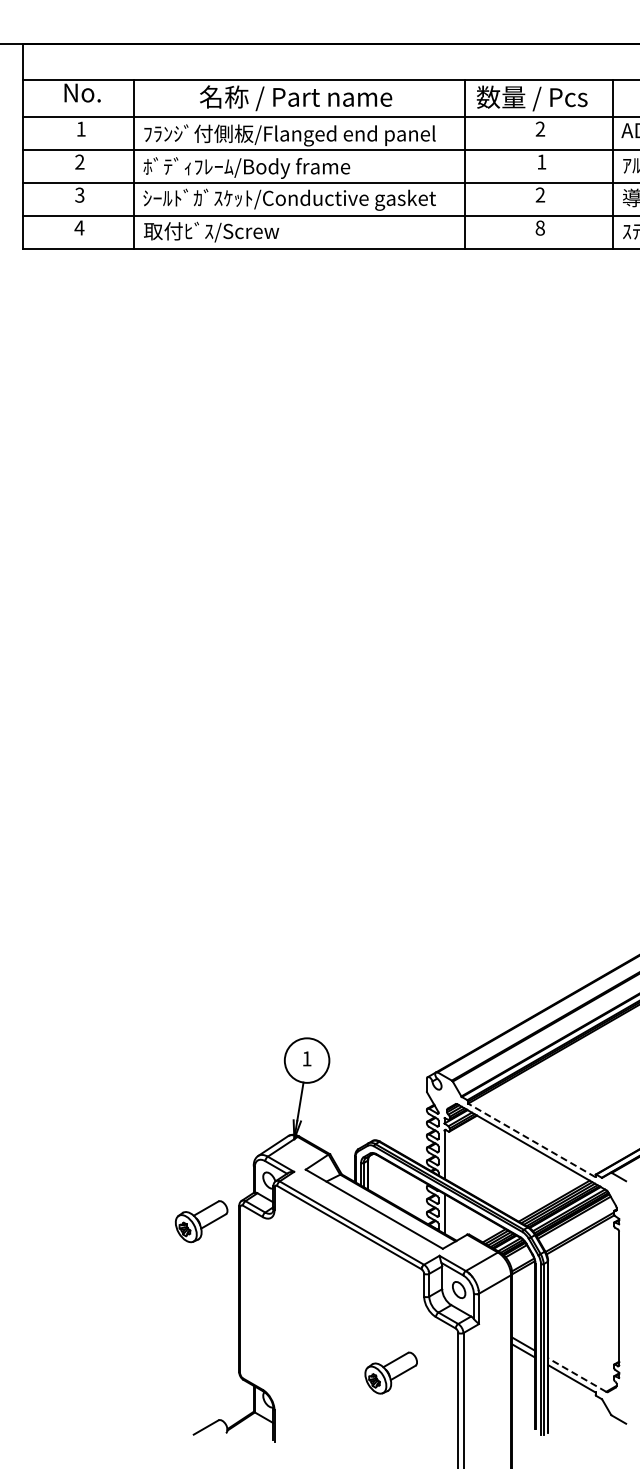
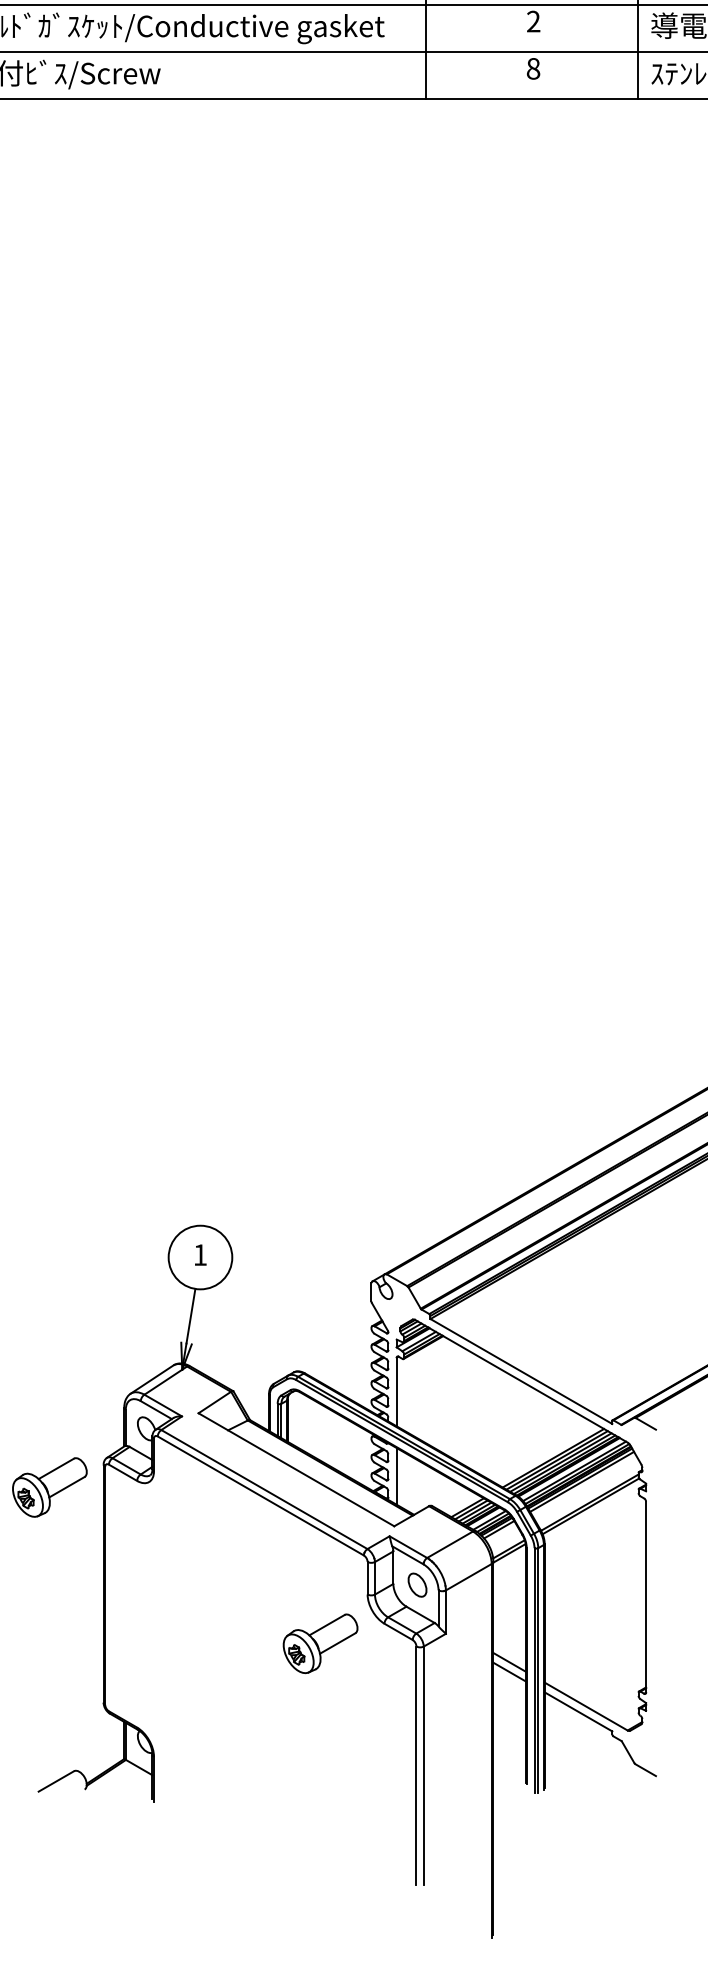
line: (531, 1140) -> (520, 1371), dashed -> solid
part: (390, 1372) -> (319, 1642), moved
line: (577, 1375) -> (586, 1707), dashed -> solid

